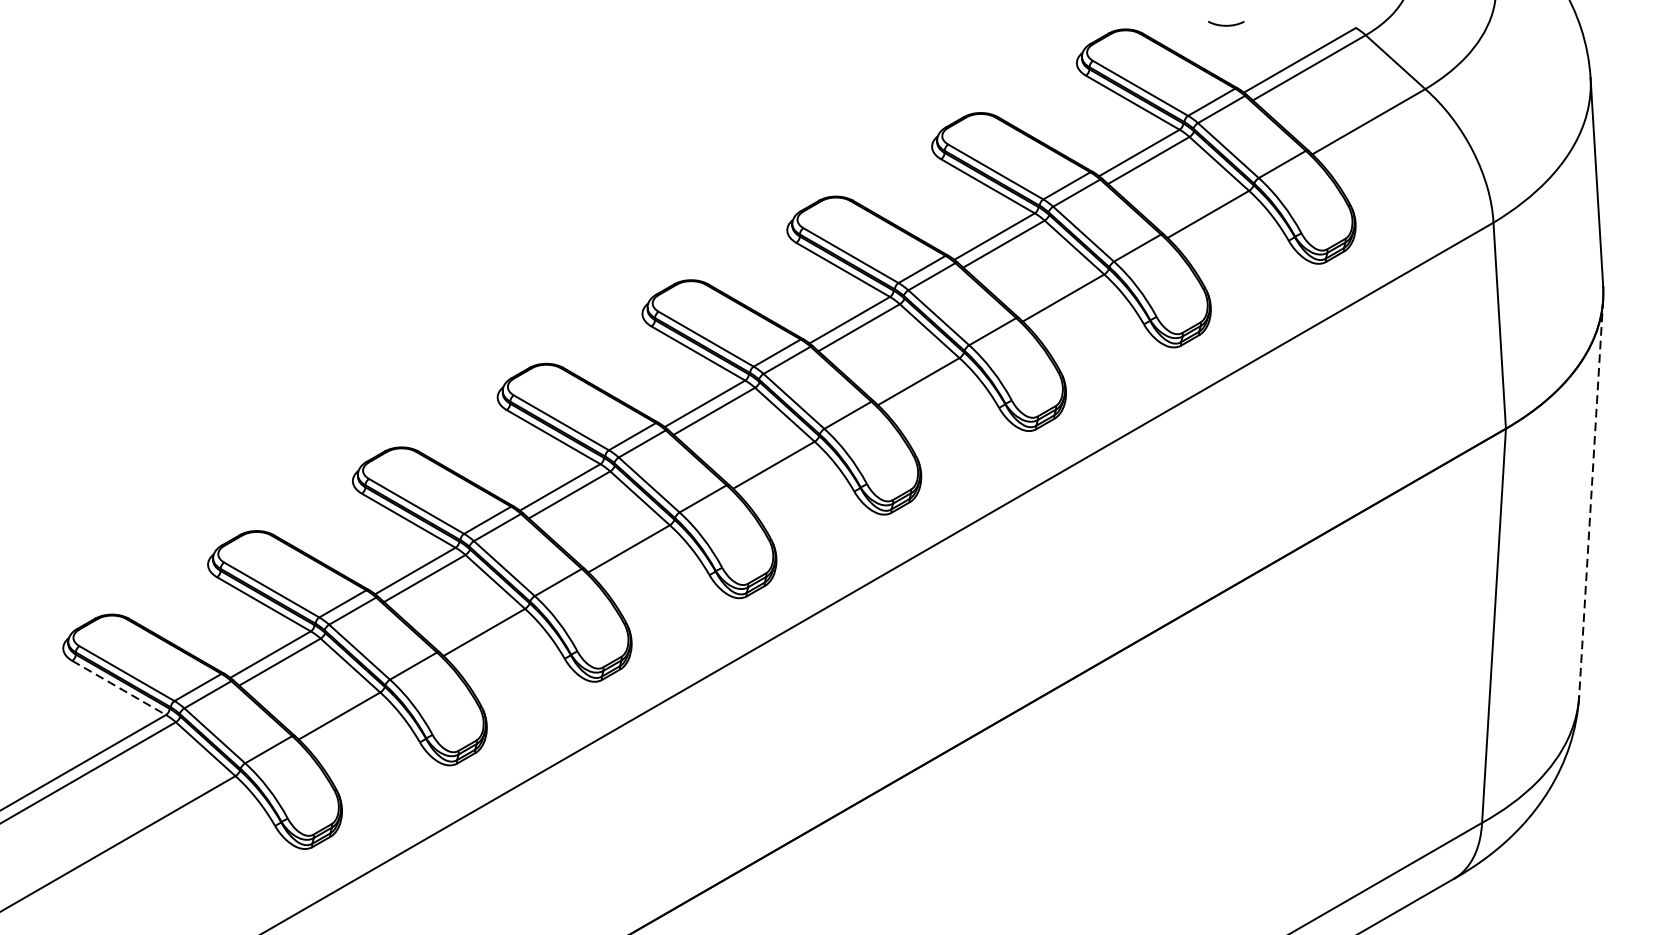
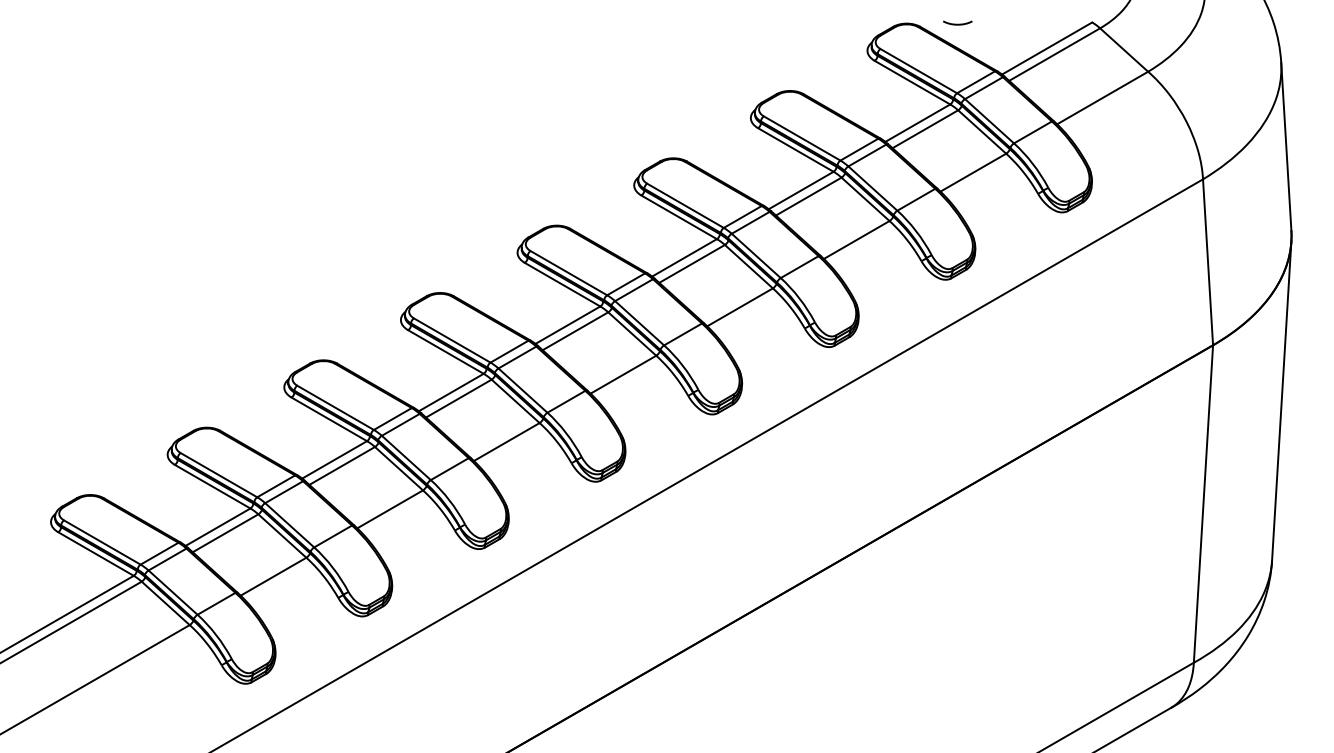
curve: (1225, 24) -> (957, 23), moved
line: (1590, 498) -> (1281, 401), dashed -> solid
line: (119, 688) -> (96, 554), dashed -> solid

